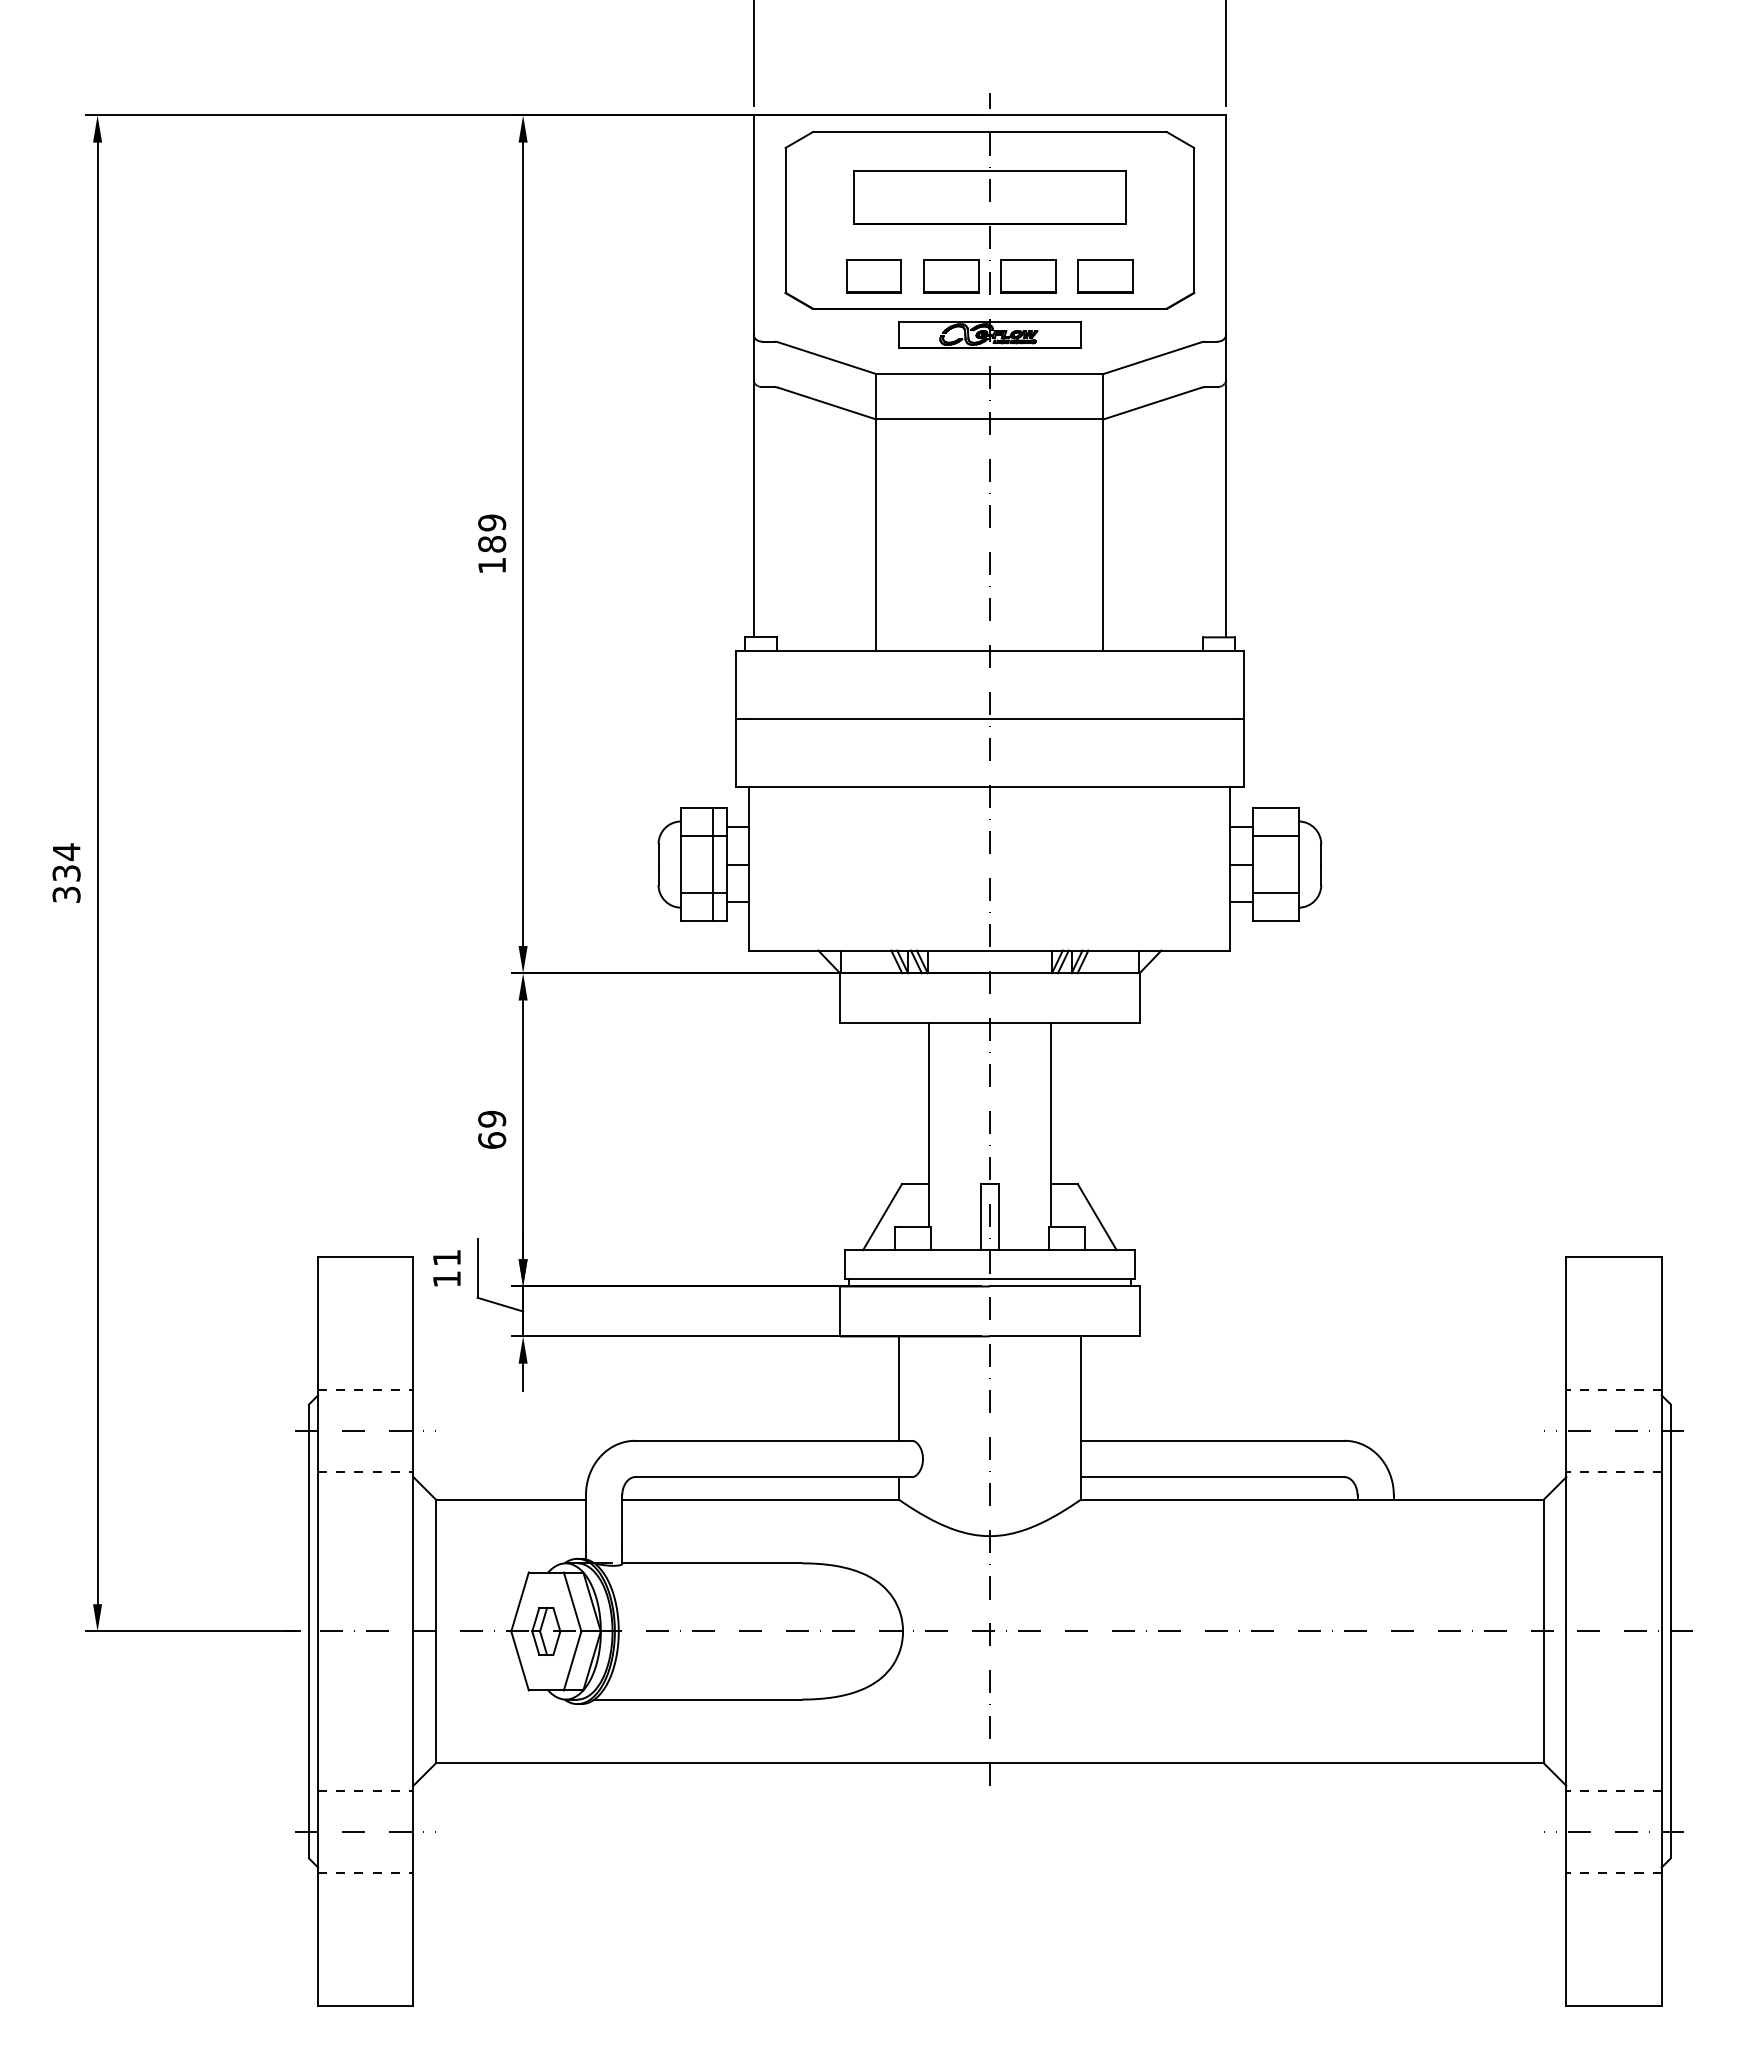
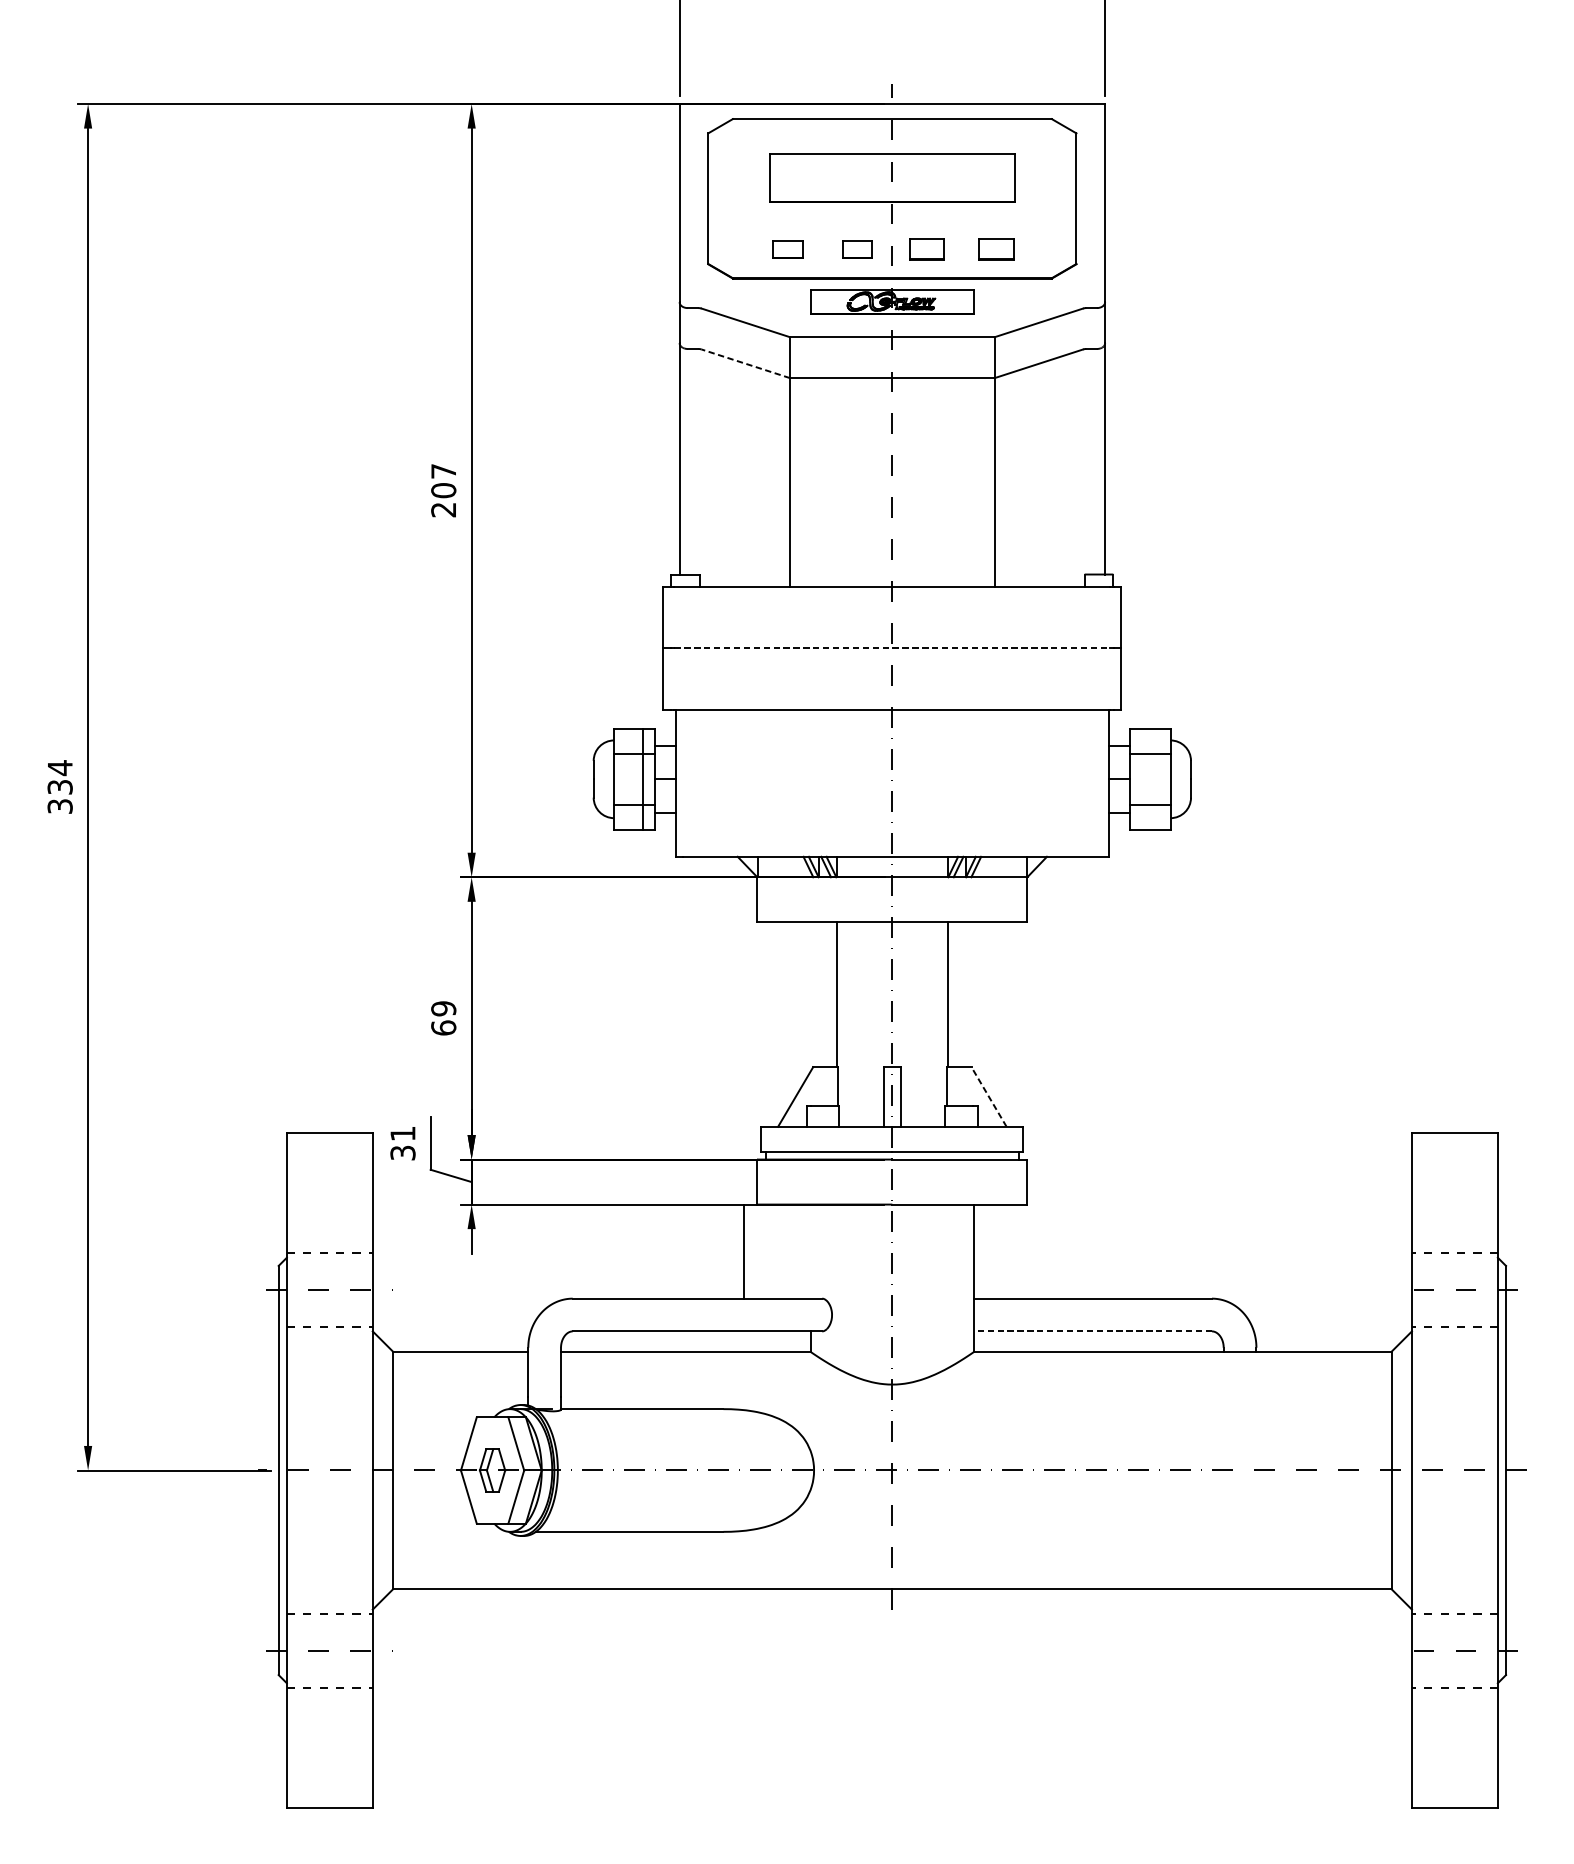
part: (873, 276) -> (787, 249), size x0.6
part: (951, 276) -> (857, 249), size x0.6
part: (1028, 276) -> (927, 249), size x0.7
part: (1105, 276) -> (996, 249), size x0.7
line: (827, 403) -> (745, 363), solid -> dashed
text: (492, 543) -> (444, 489), 189 -> 207
line: (989, 719) -> (892, 648), solid -> dashed
line: (1096, 1216) -> (988, 1096), solid -> dashed
text: (446, 1279) -> (402, 1153), 11 -> 31
line: (899, 1388) -> (744, 1251), moved
line: (1212, 1477) -> (1092, 1331), solid -> dashed

